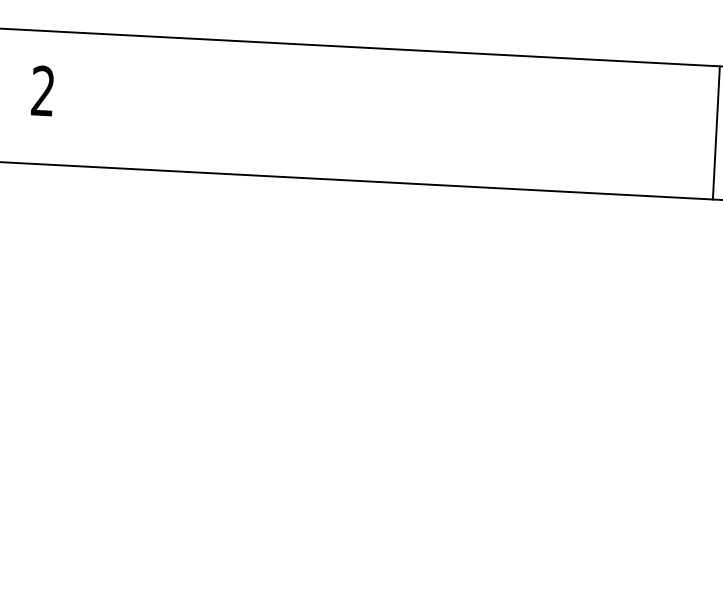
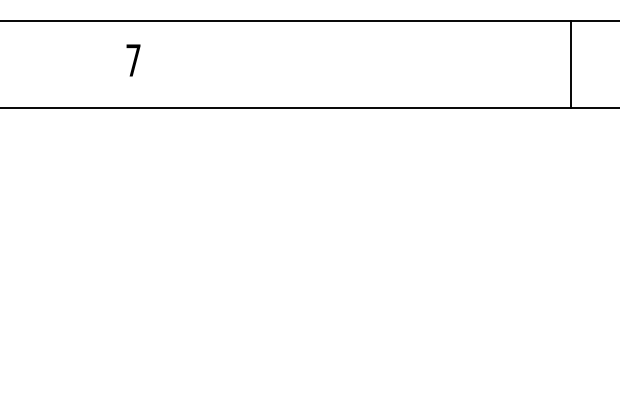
text: (43, 91) -> (133, 60), 2 -> 7

